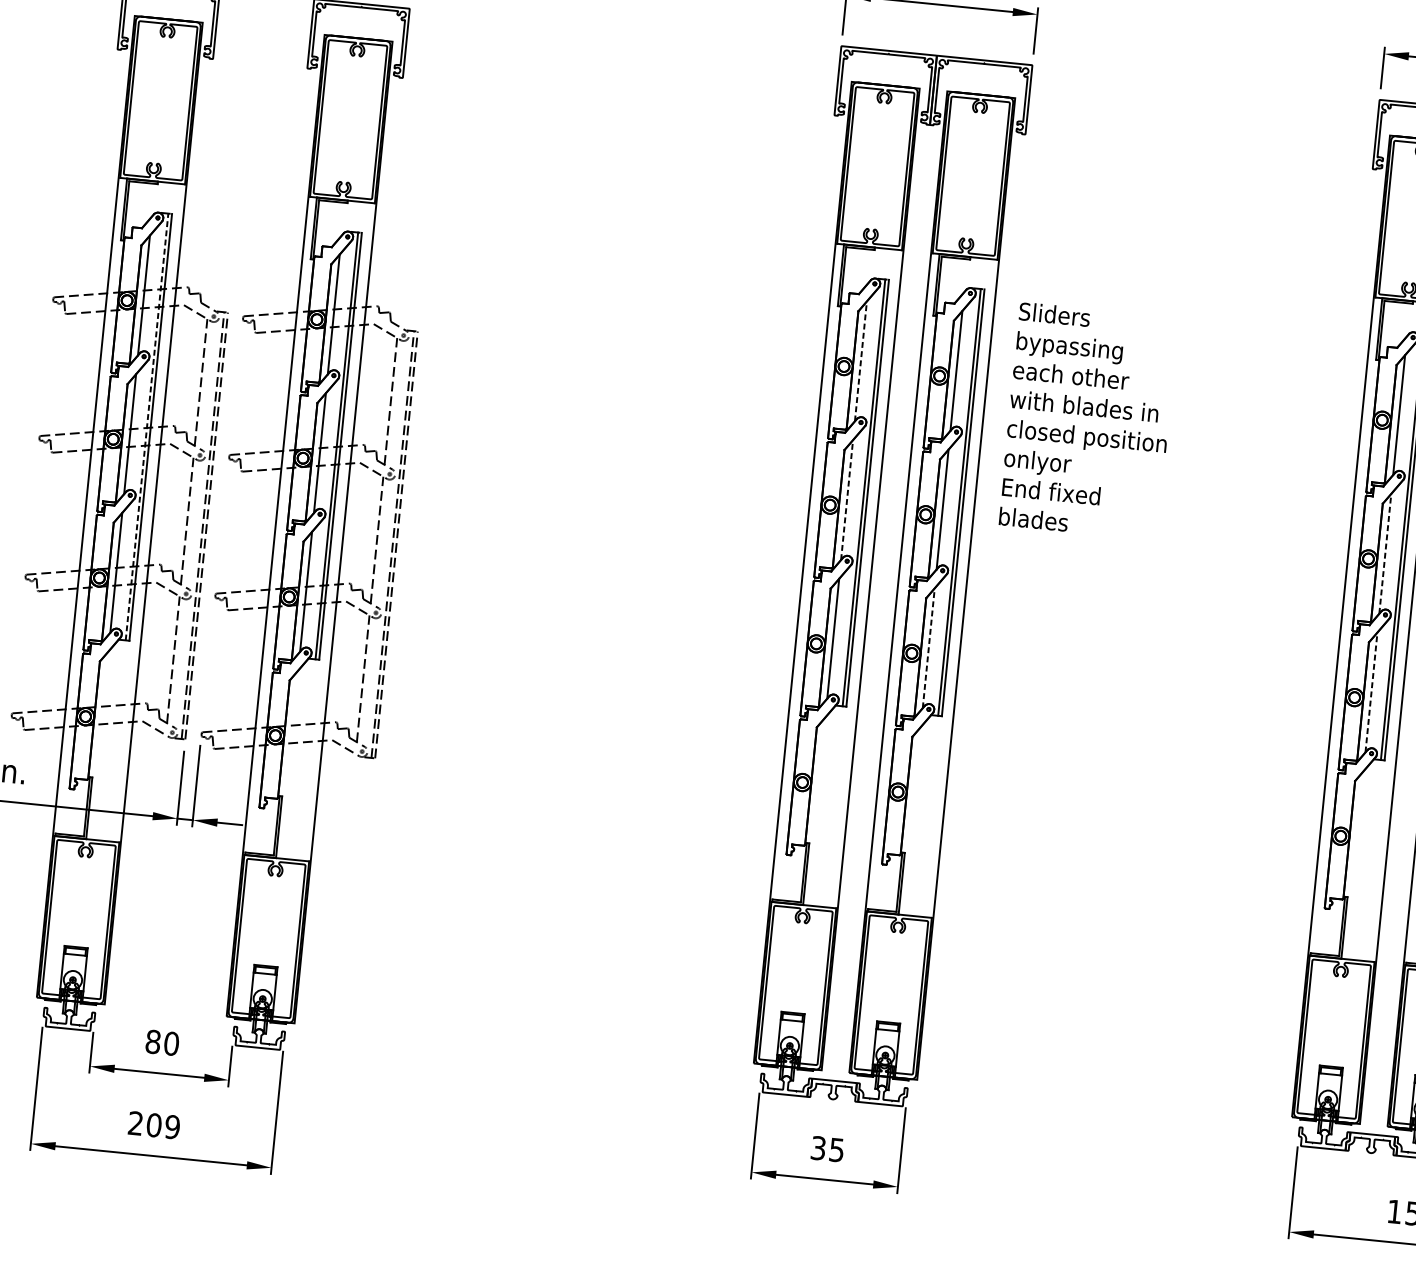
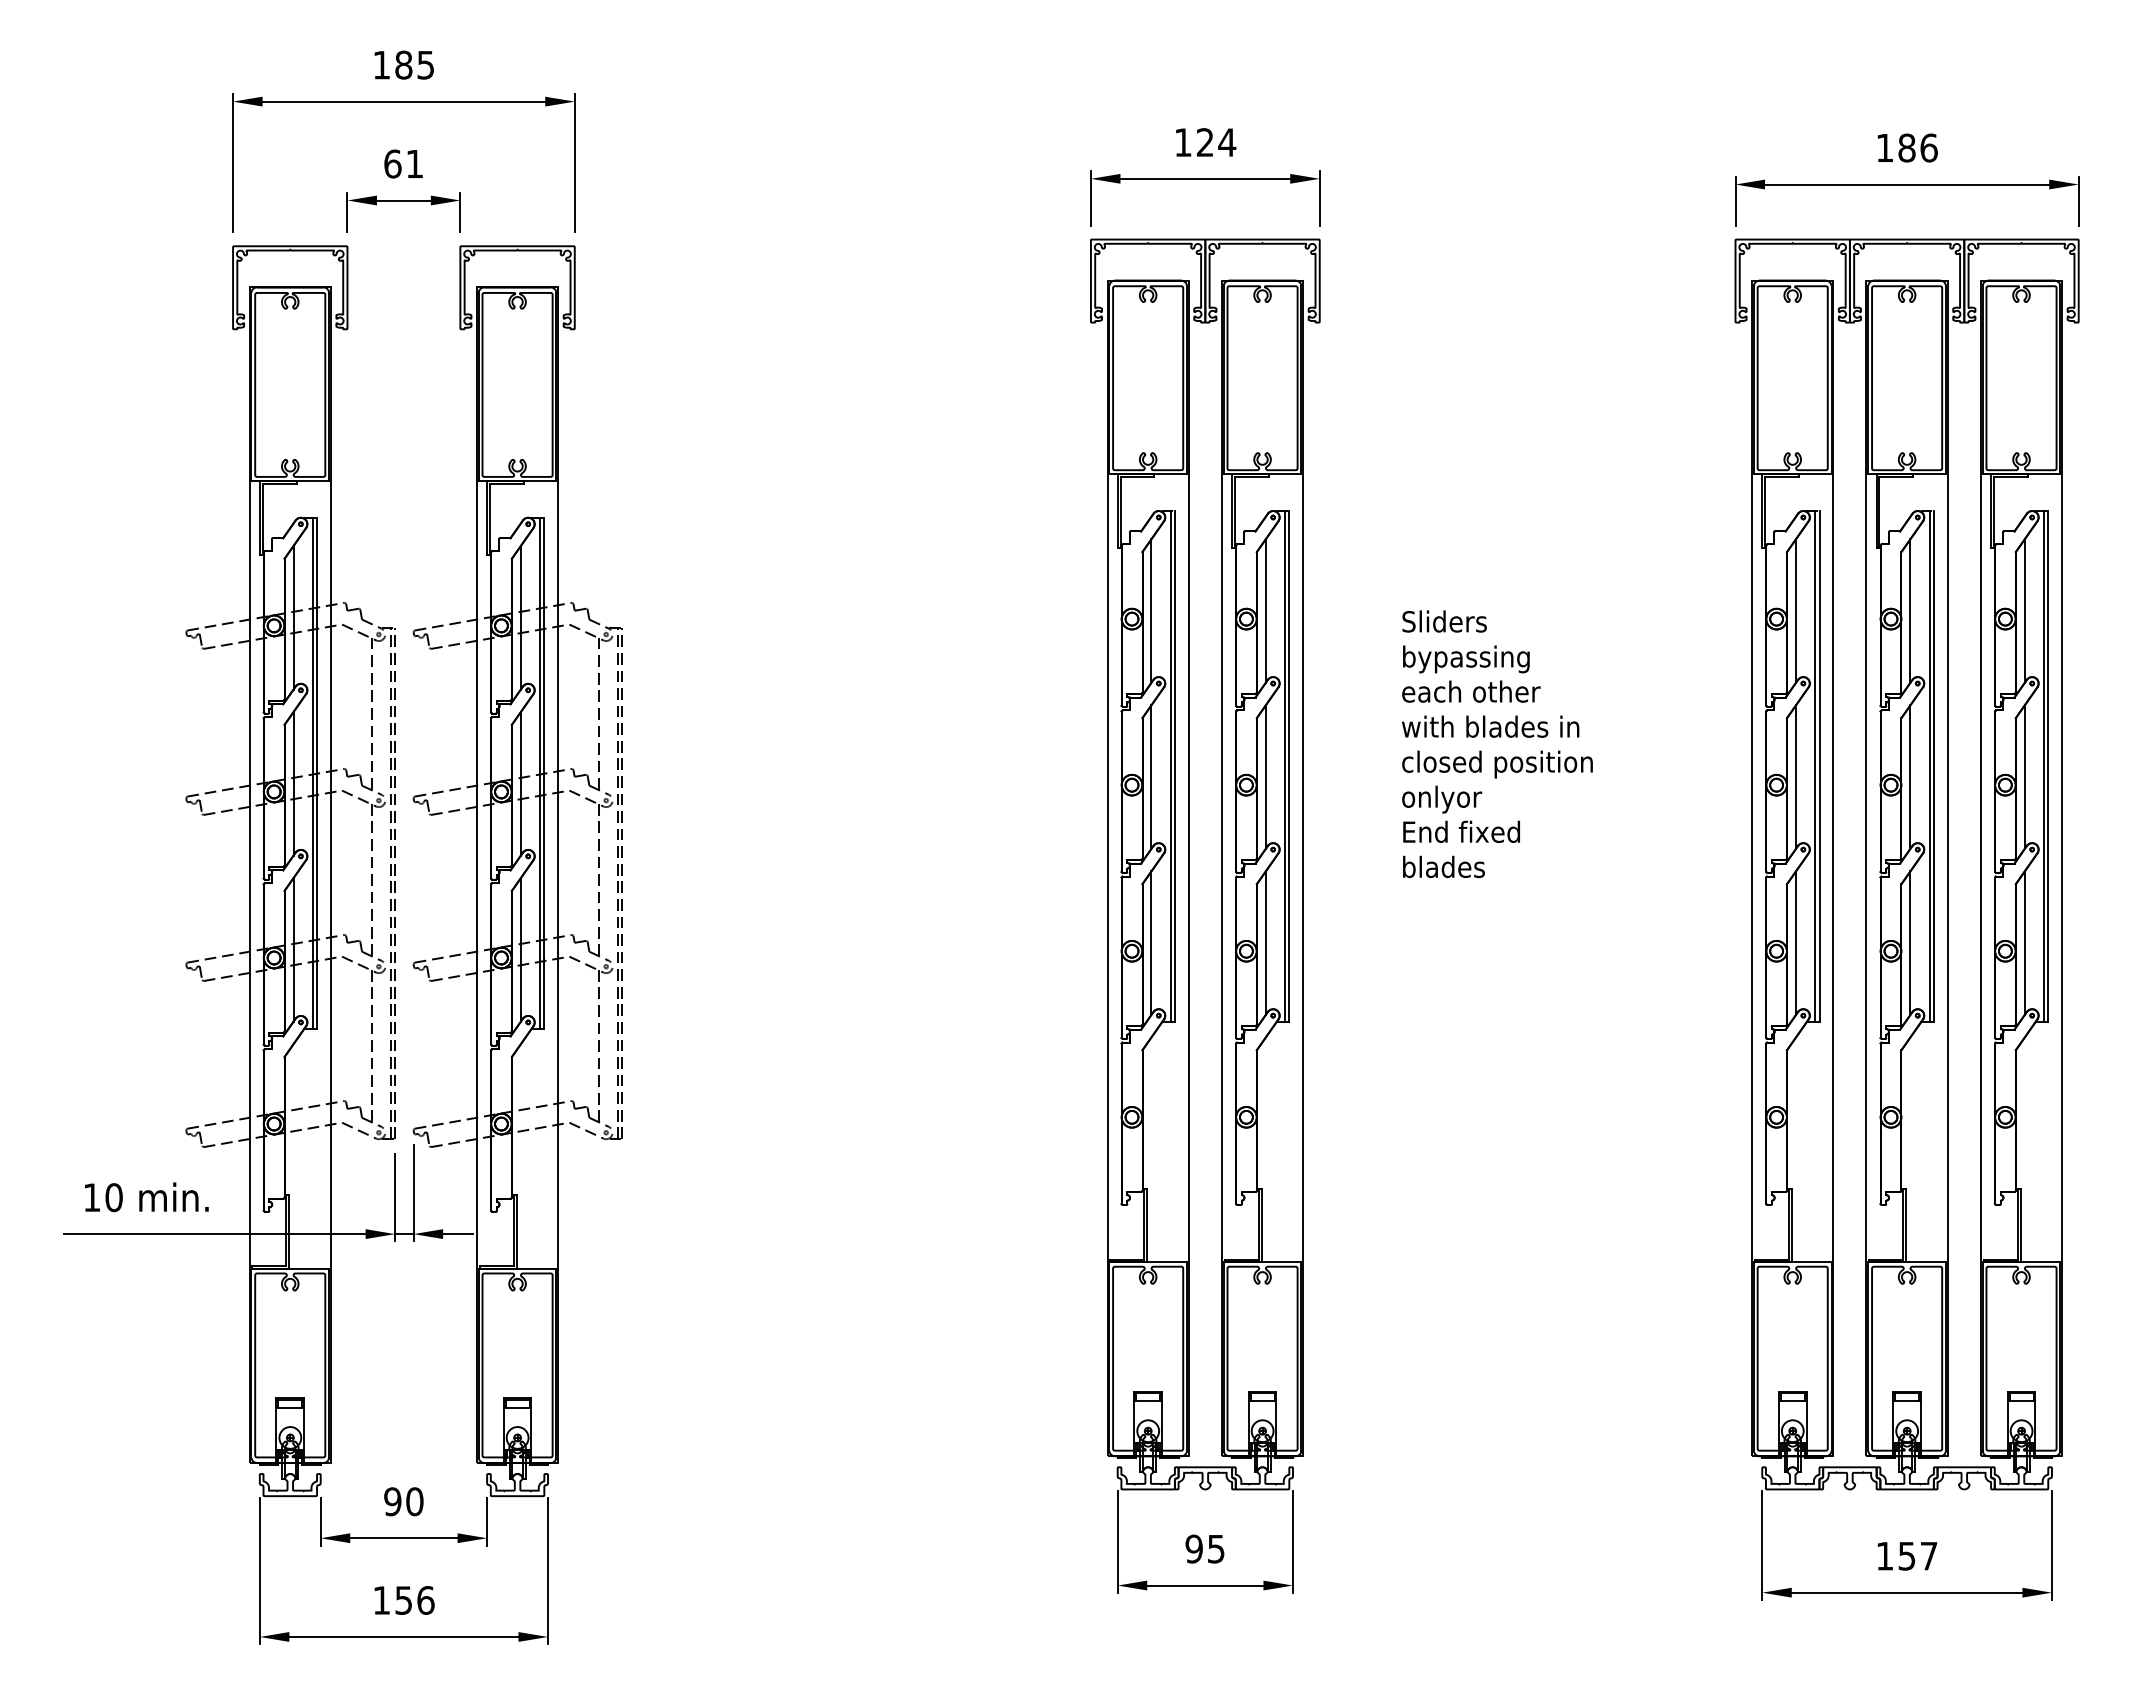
line: (860, 361) -> (1151, 611), dashed -> solid
text: (1088, 421) -> (1497, 744), moved
line: (146, 427) -> (312, 773), dashed -> solid
line: (847, 500) -> (1151, 777), dashed -> solid
line: (1384, 554) -> (1795, 777), dashed -> solid
line: (928, 648) -> (1265, 943), dashed -> solid
line: (1371, 692) -> (1795, 943), dashed -> solid
text: (152, 1041) -> (392, 1501), 80 -> 90
text: (153, 1125) -> (403, 1600), 209 -> 156
text: (817, 1147) -> (1193, 1548), 35 -> 95

